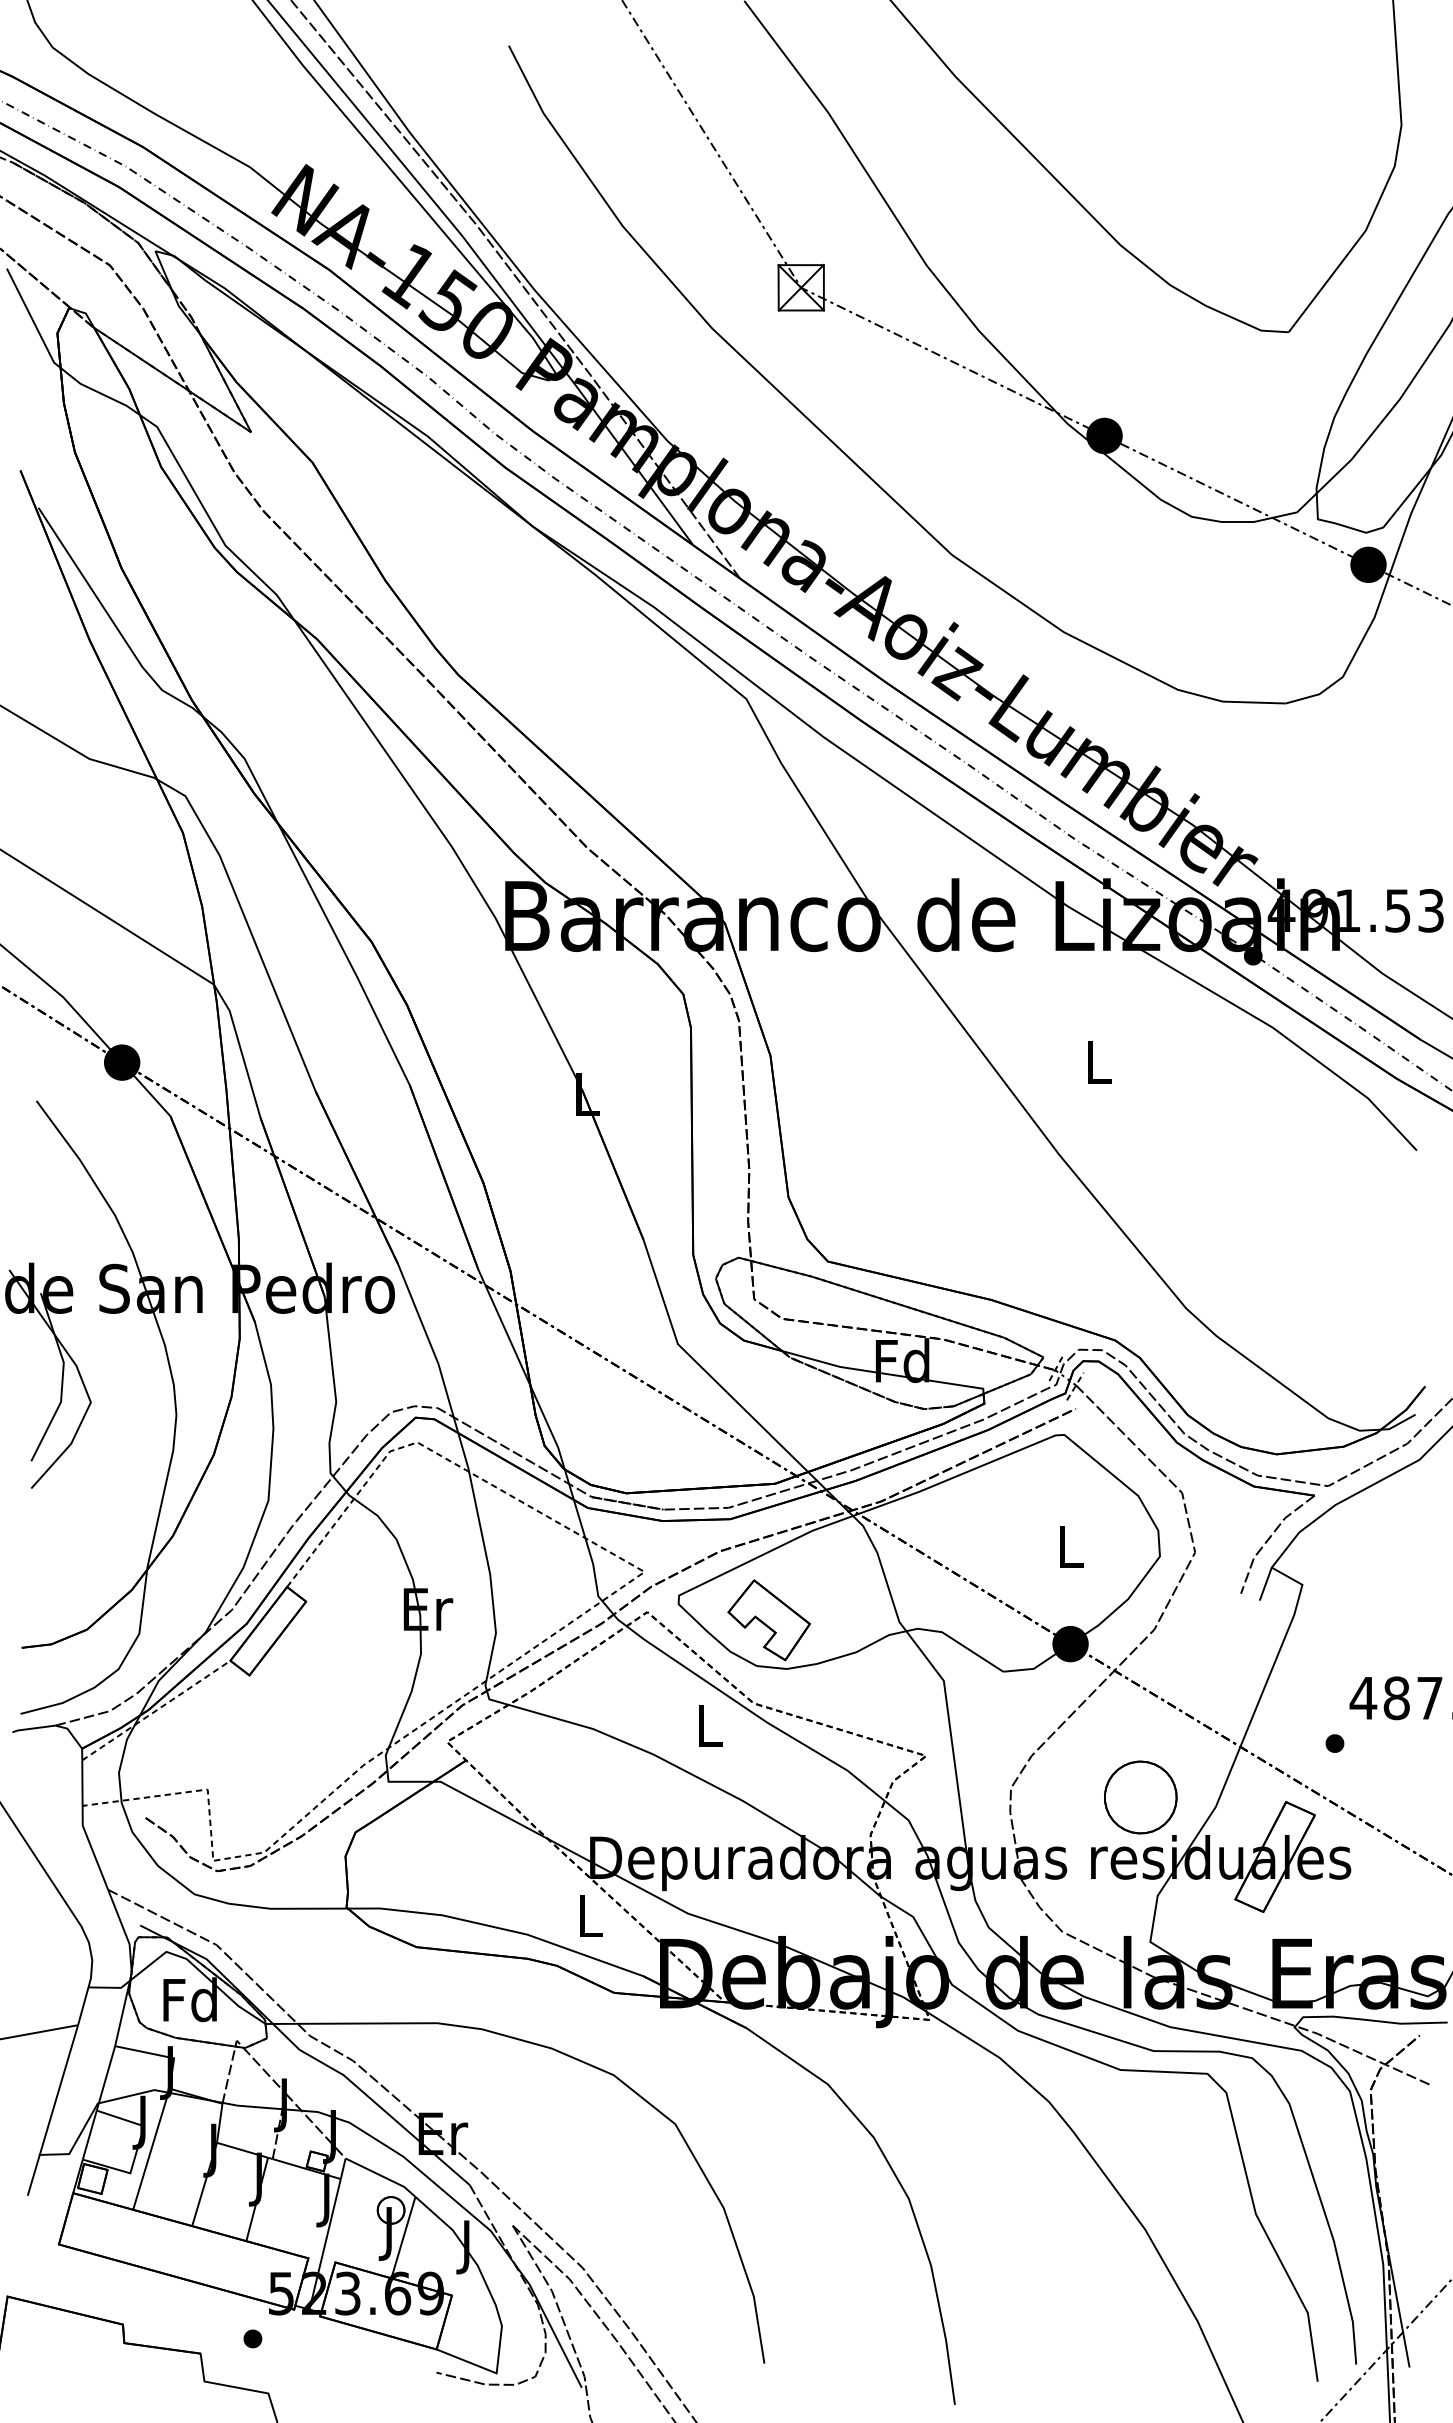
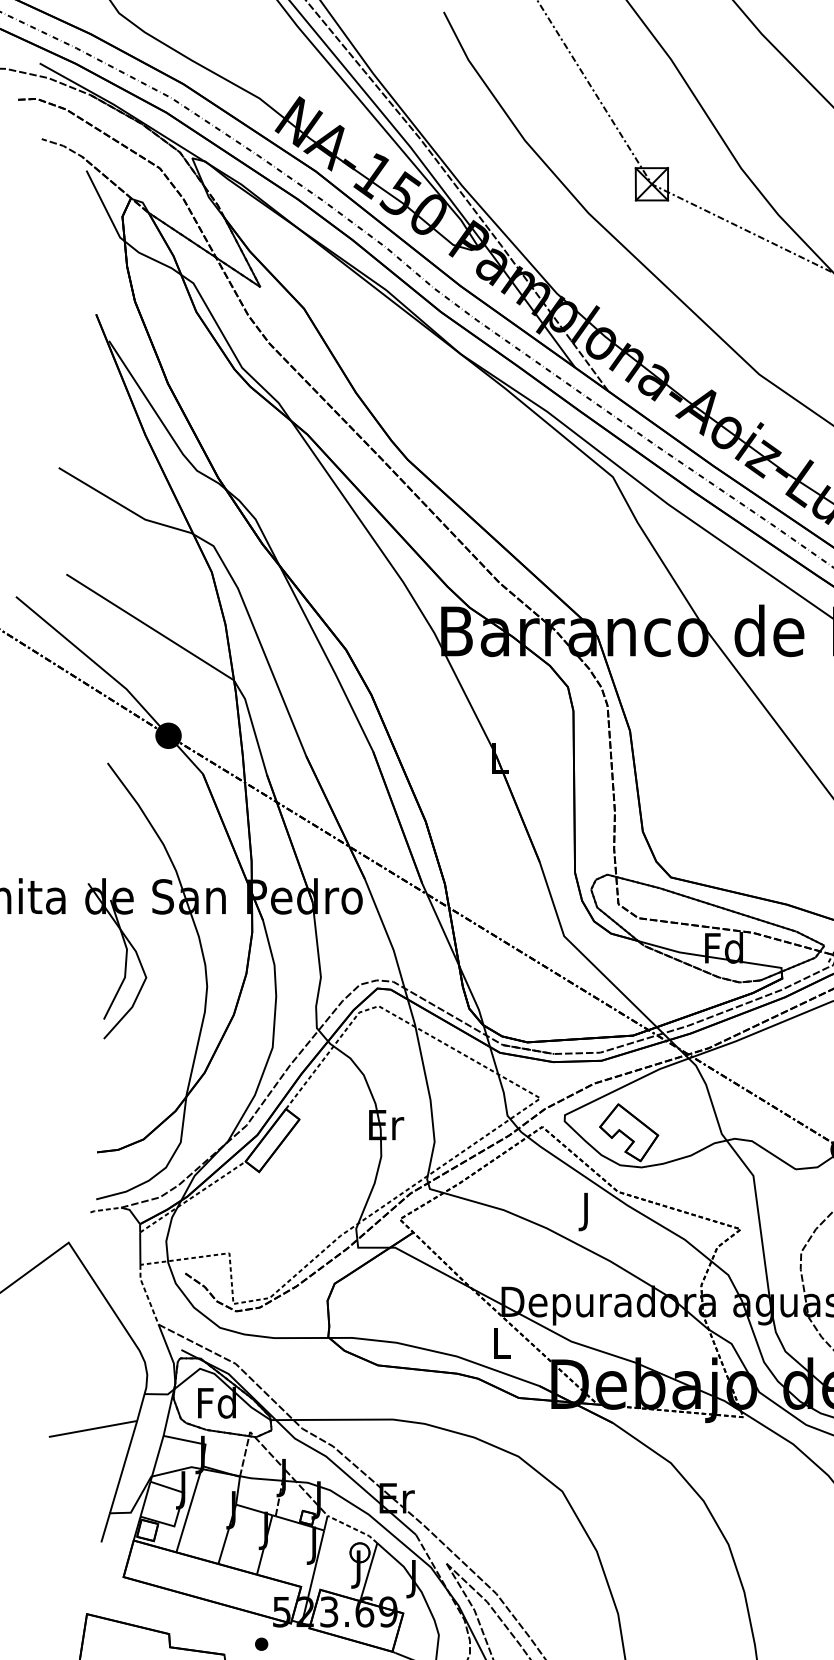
line: (33, 1728) -> (105, 1209), solid -> dashed
text: (710, 1731) -> (587, 1211), L -> J
line: (91, 1847) -> (146, 1294), solid -> dashed
line: (381, 2176) -> (353, 1528), solid -> dashed

